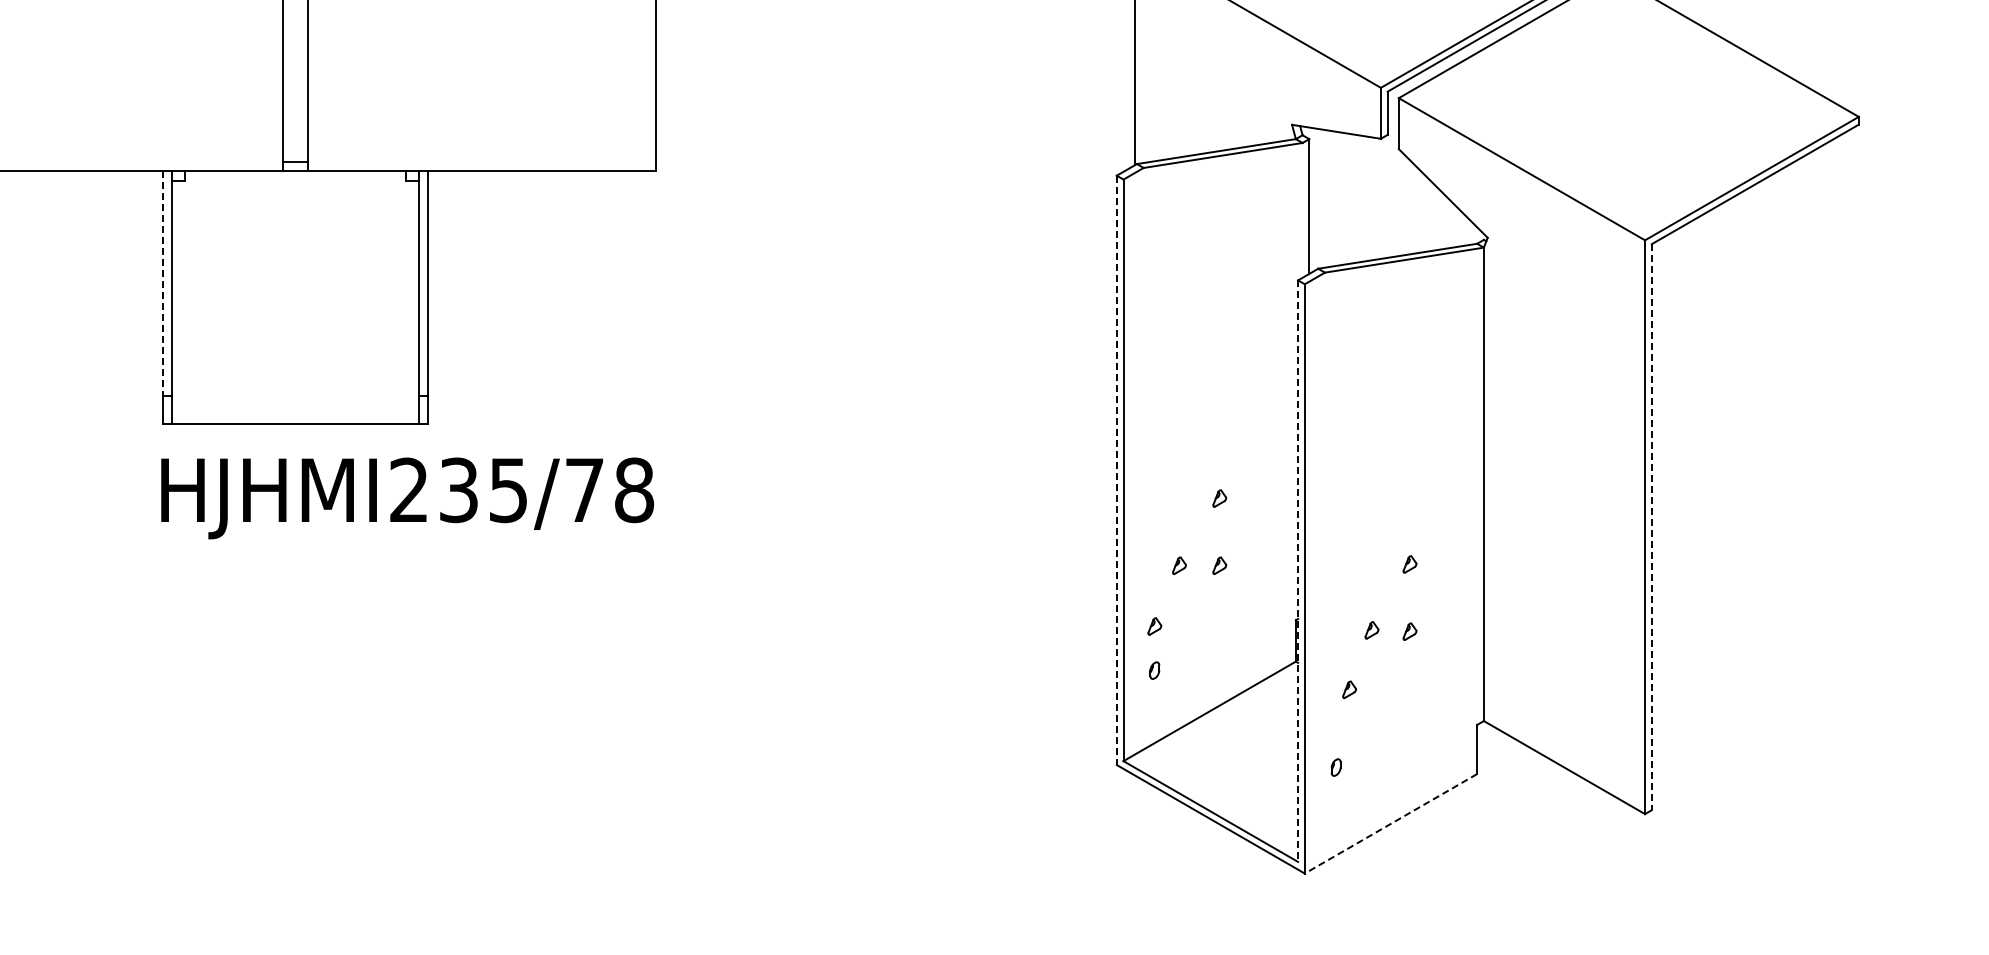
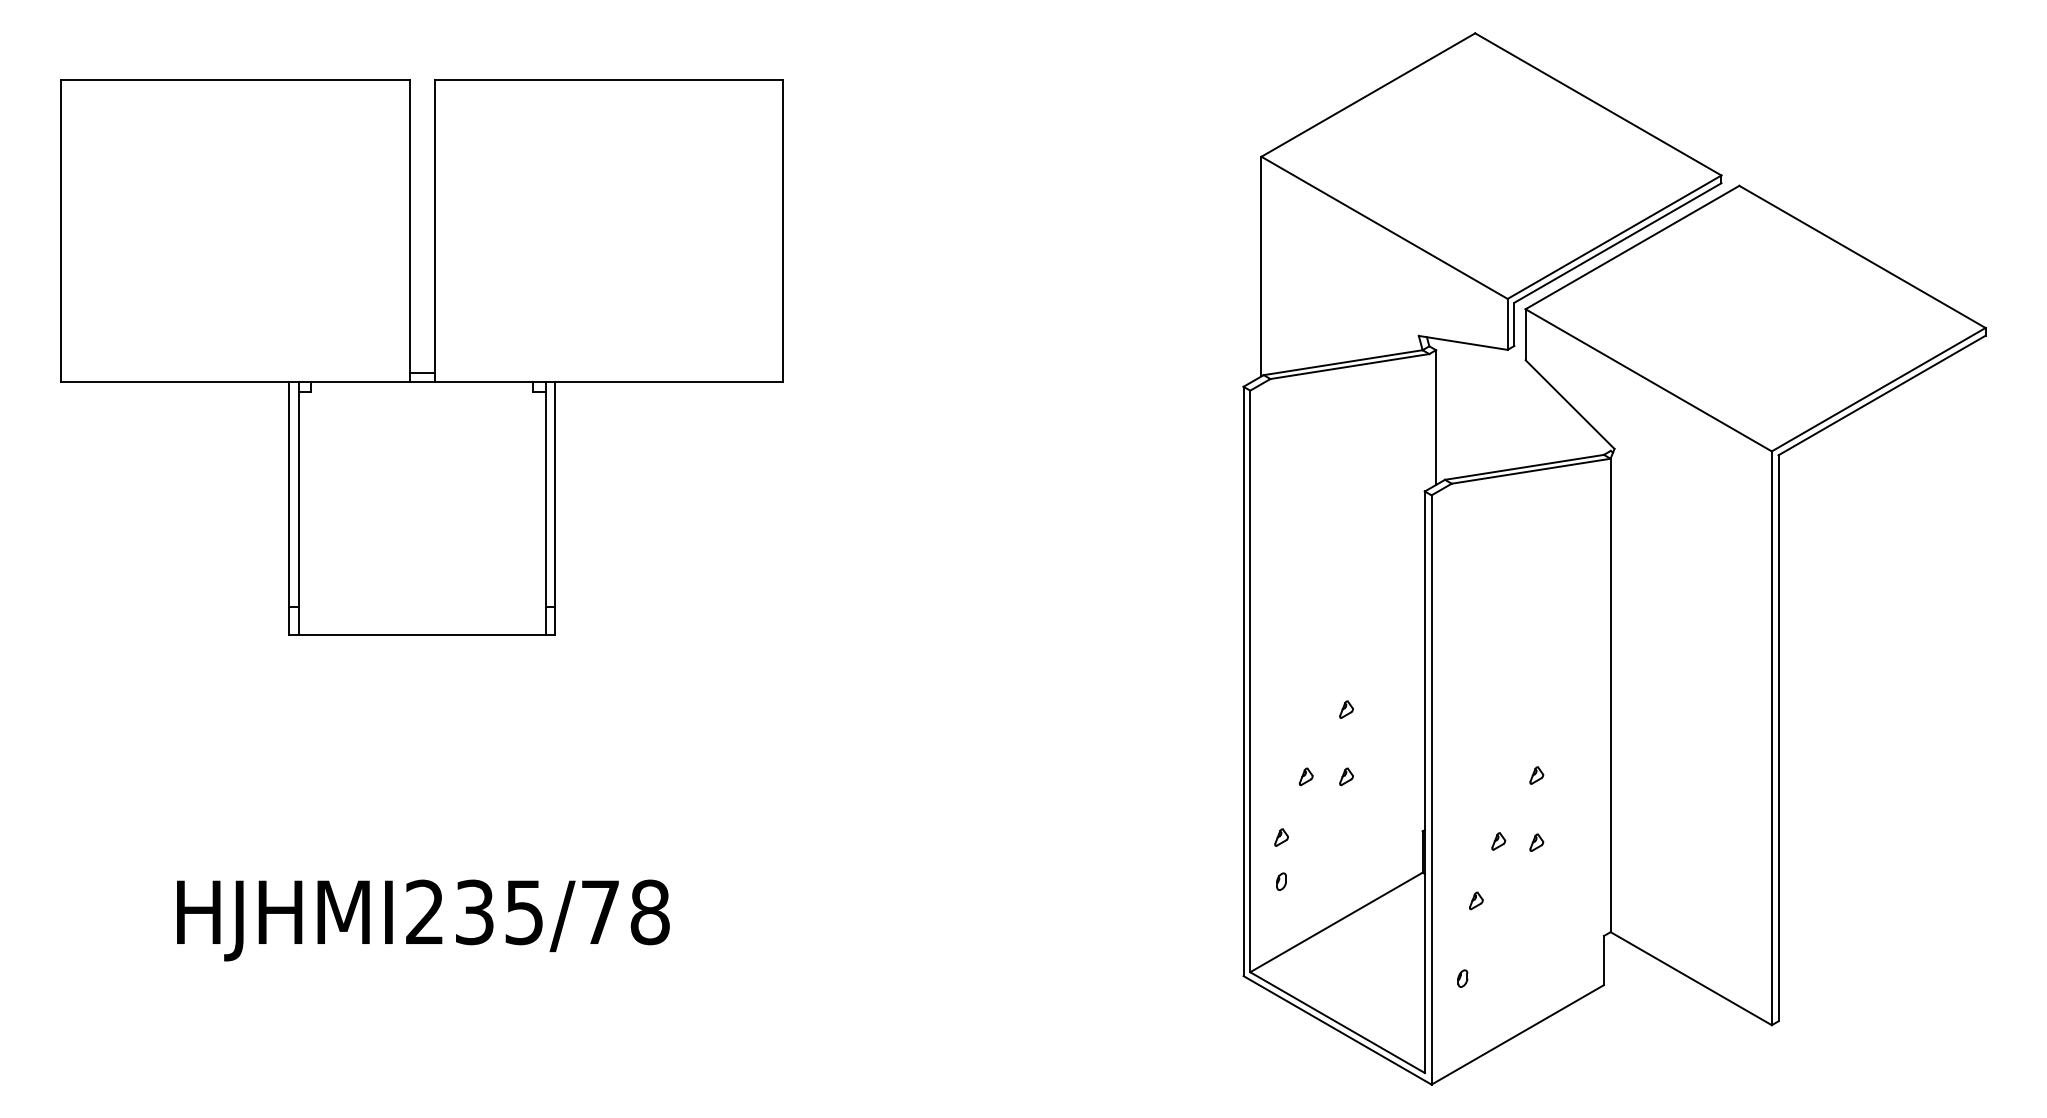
line: (162, 284) -> (289, 495), dashed -> solid
line: (1116, 470) -> (1243, 681), dashed -> solid
text: (407, 498) -> (423, 920), moved
line: (1651, 527) -> (1778, 738), dashed -> solid
line: (1297, 571) -> (1424, 782), dashed -> solid
line: (1390, 823) -> (1517, 1034), dashed -> solid

